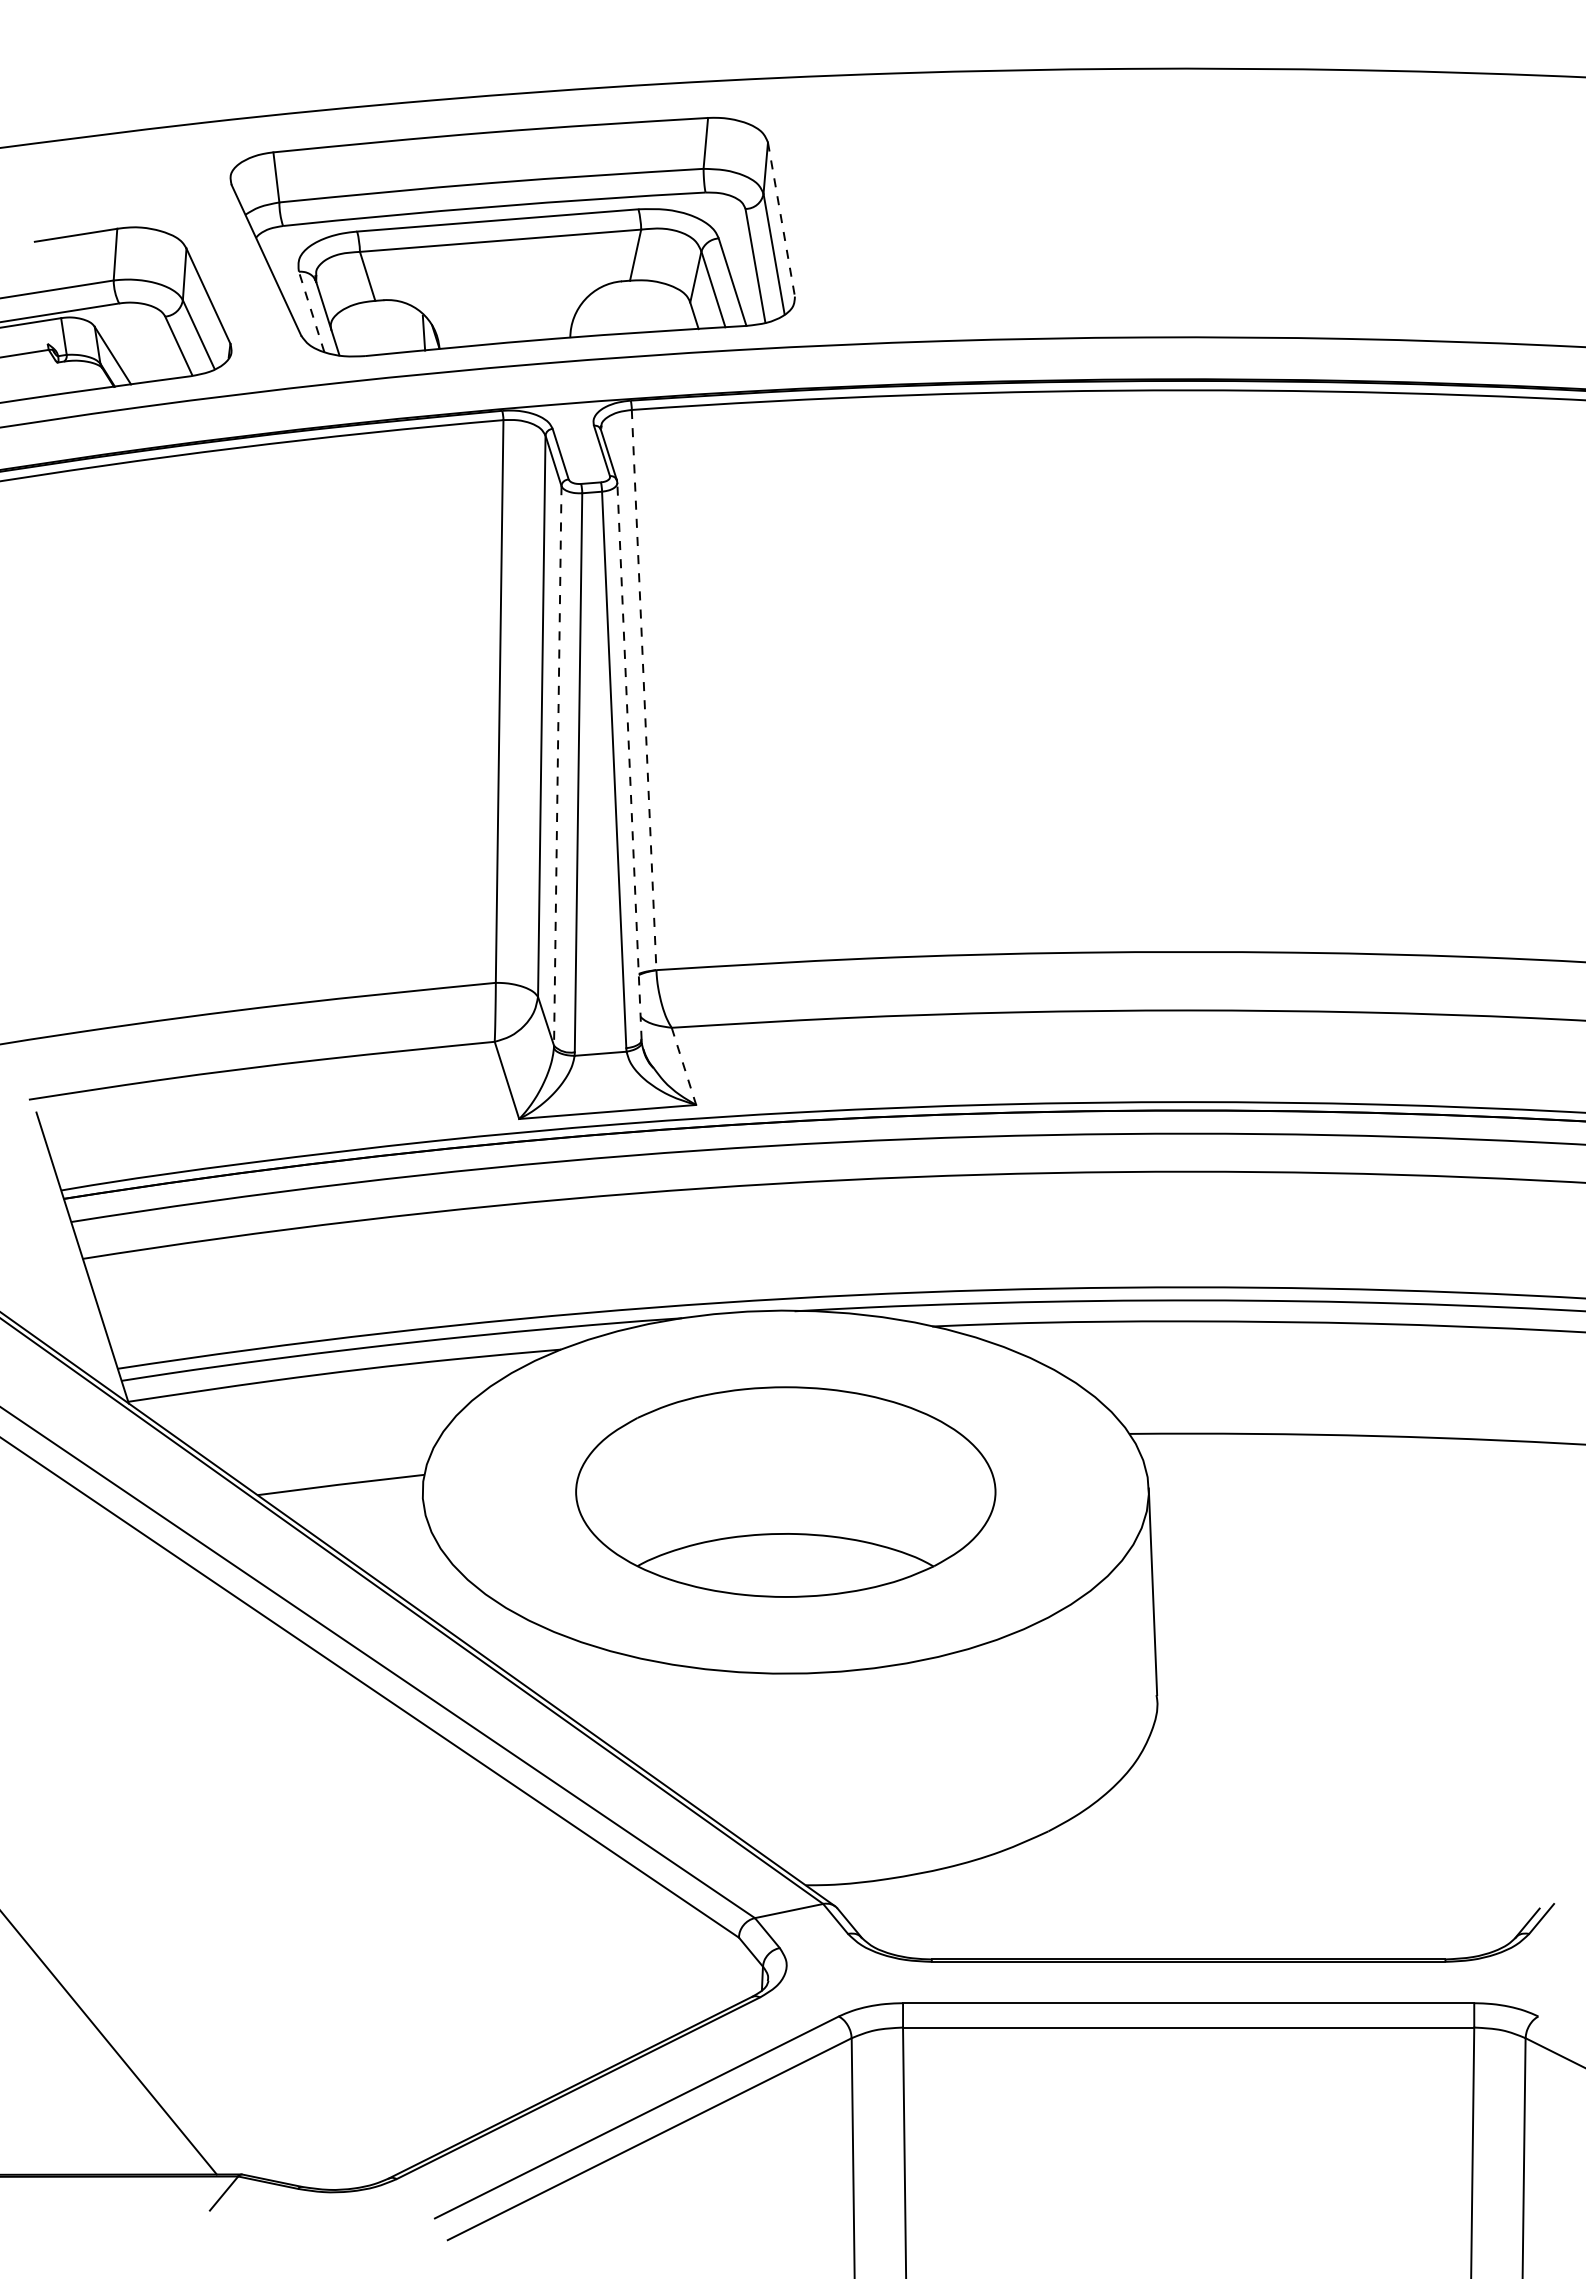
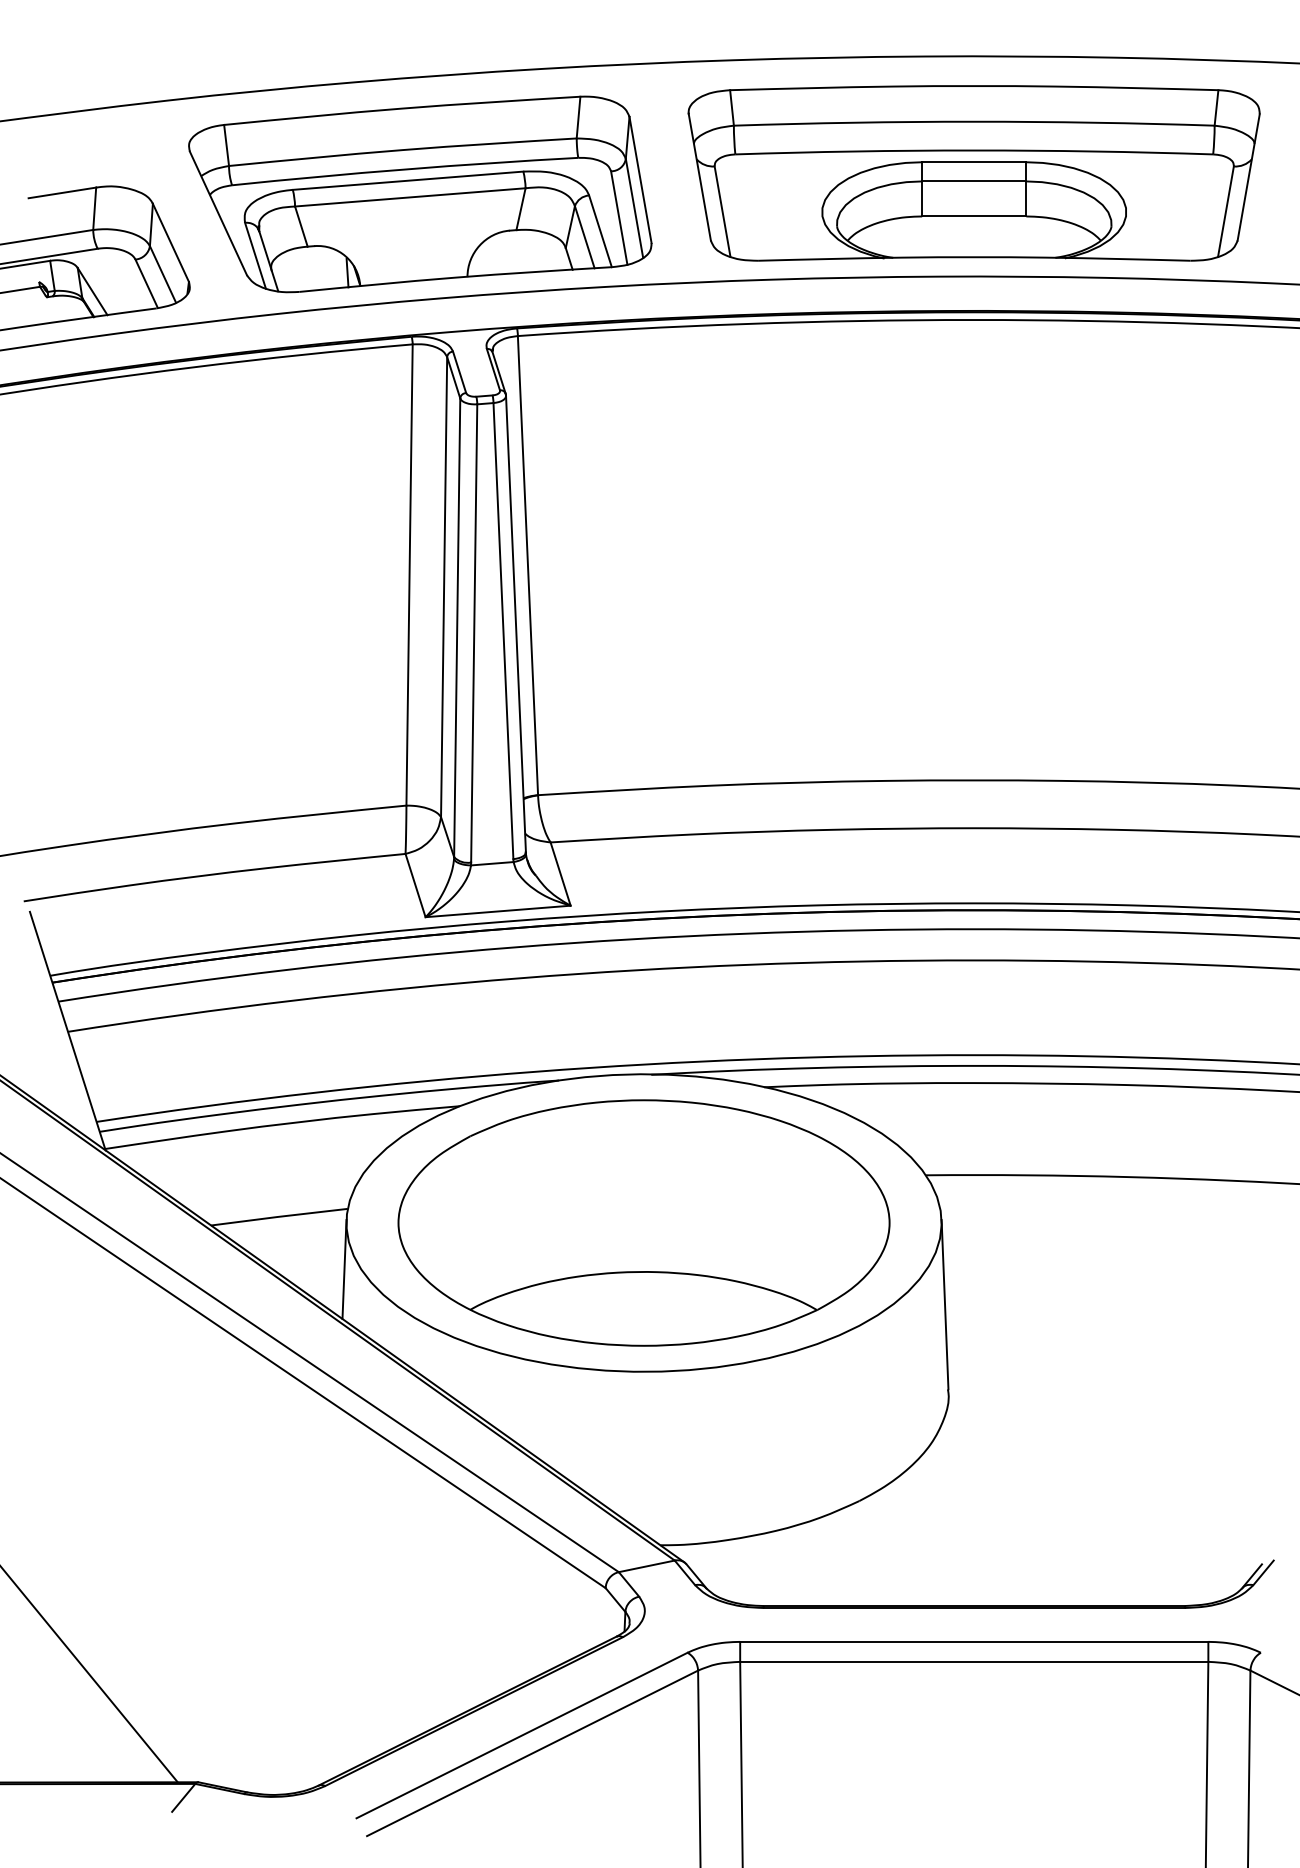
part: (1188, 211) -> (974, 173), added
line: (781, 220) -> (640, 180), dashed -> solid
line: (311, 311) -> (255, 255), dashed -> solid
line: (644, 690) -> (528, 565), dashed -> solid
line: (629, 760) -> (515, 623), dashed -> solid
line: (557, 765) -> (456, 627), dashed -> solid
line: (684, 1066) -> (561, 874), dashed -> solid
part: (785, 1491) -> (643, 1222), size x1.43
line: (419, 1548) -> (343, 1269), added

